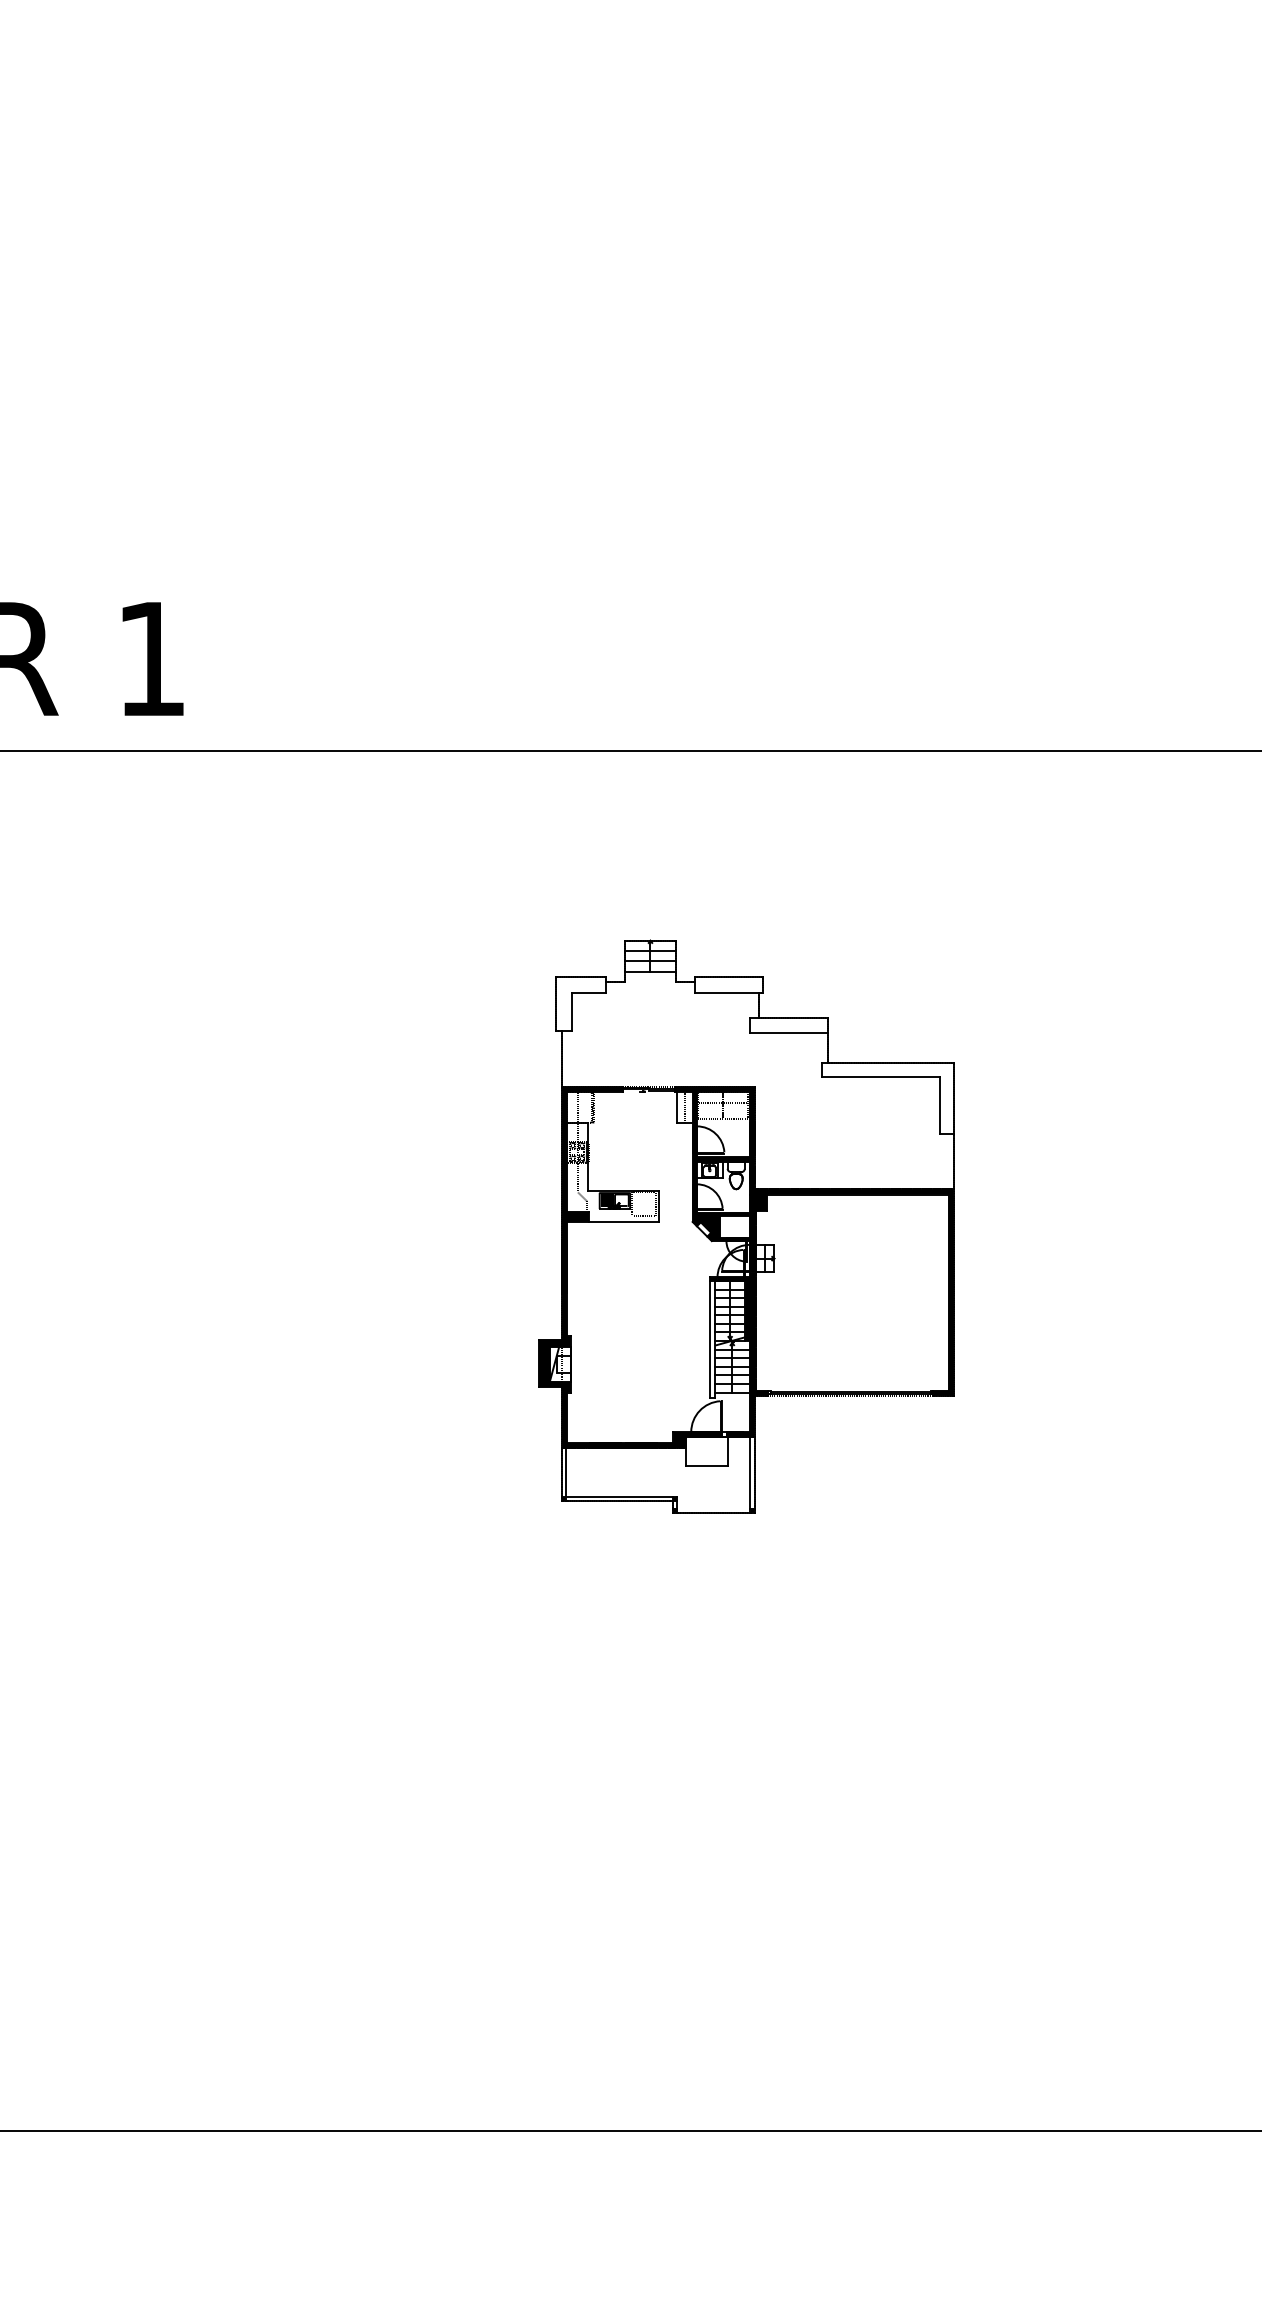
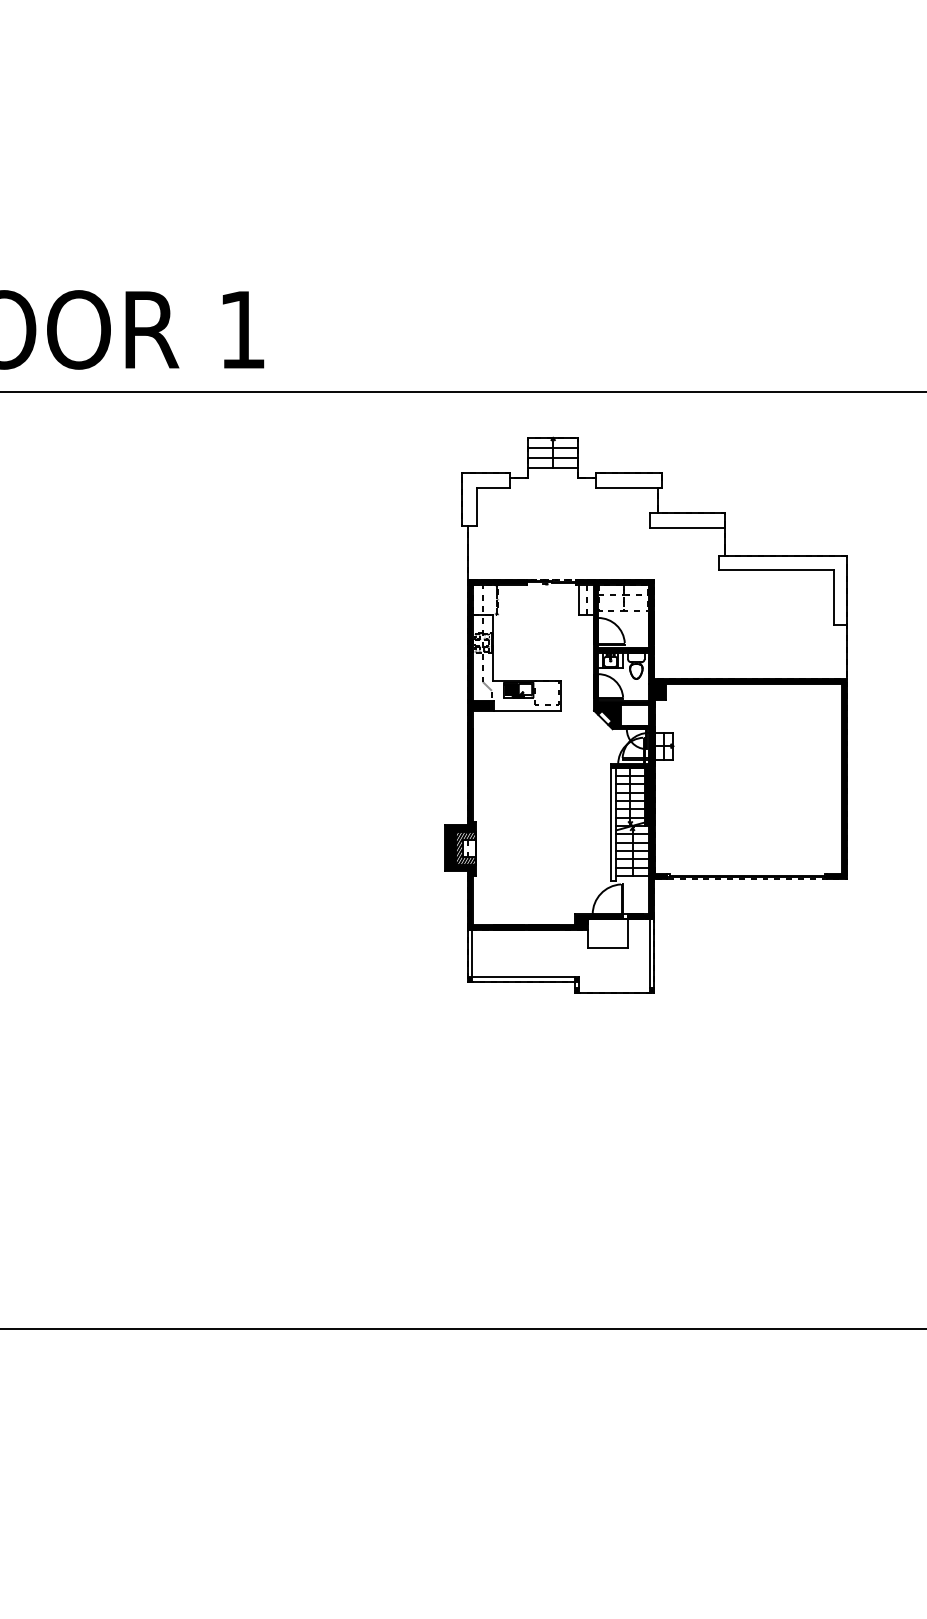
part: (745, 1225) -> (645, 714), size x1.43

